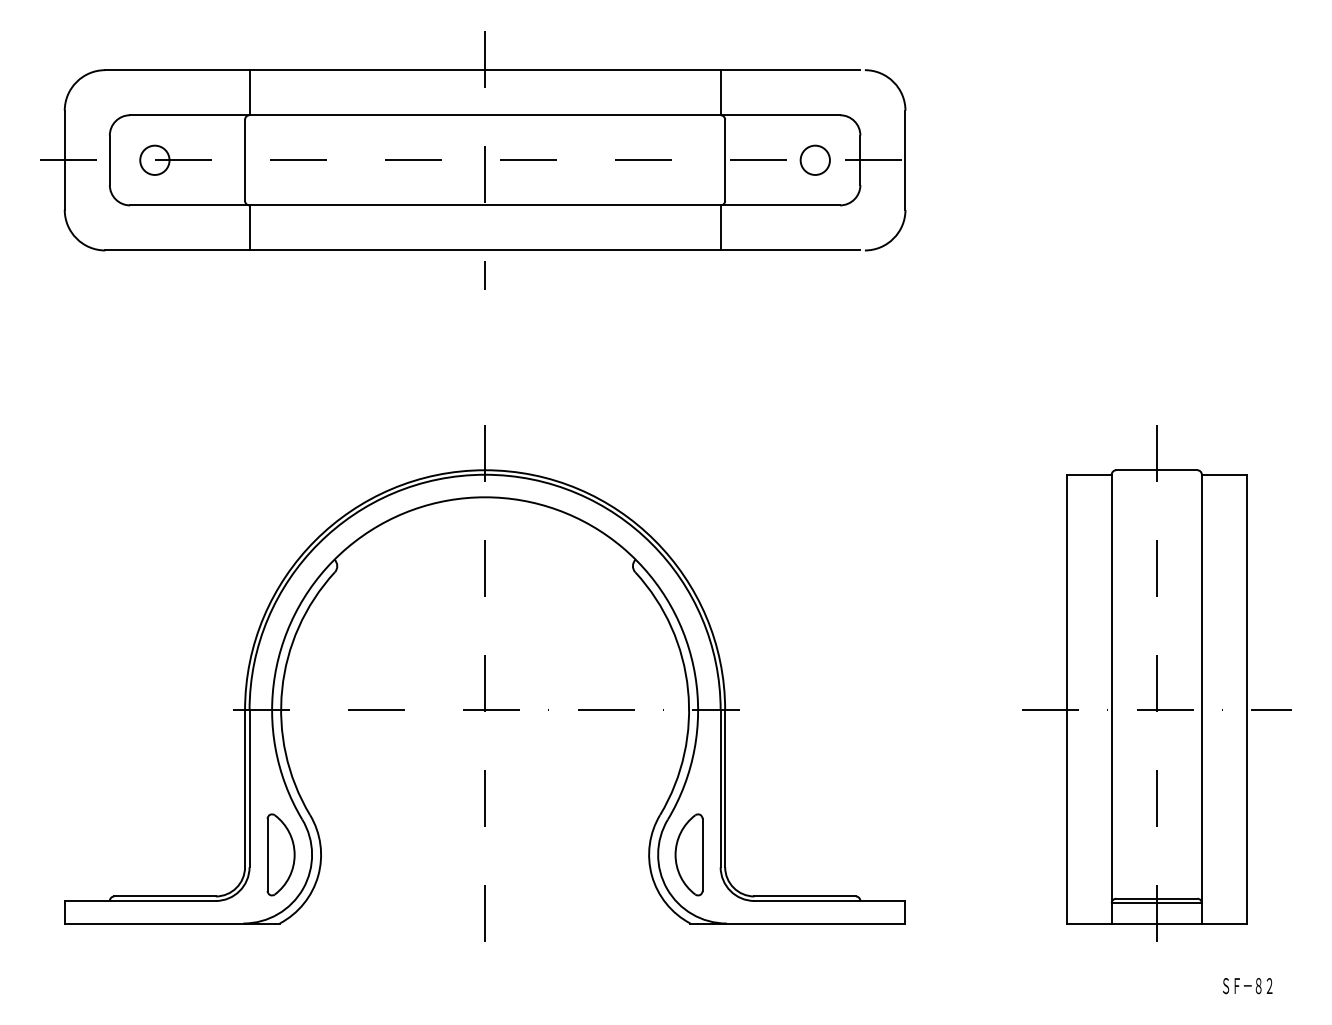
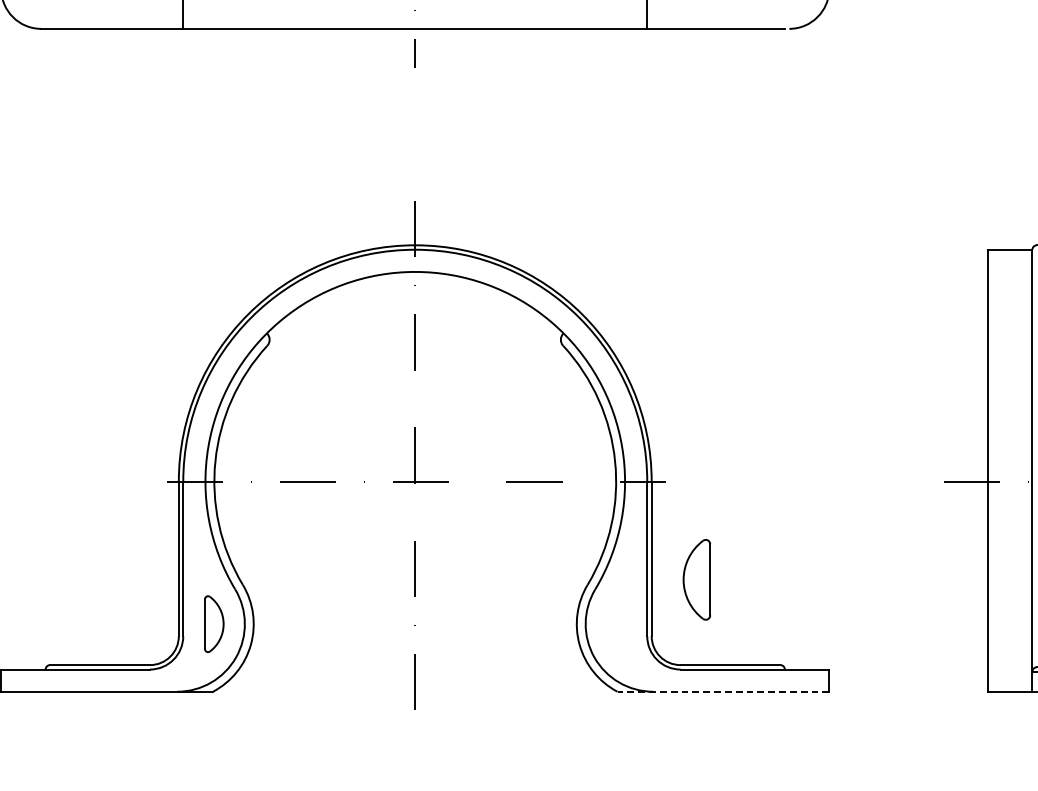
part: (280, 854) -> (213, 623), size x0.7
part: (688, 854) -> (696, 579), moved
line: (797, 923) -> (722, 691), solid -> dashed

